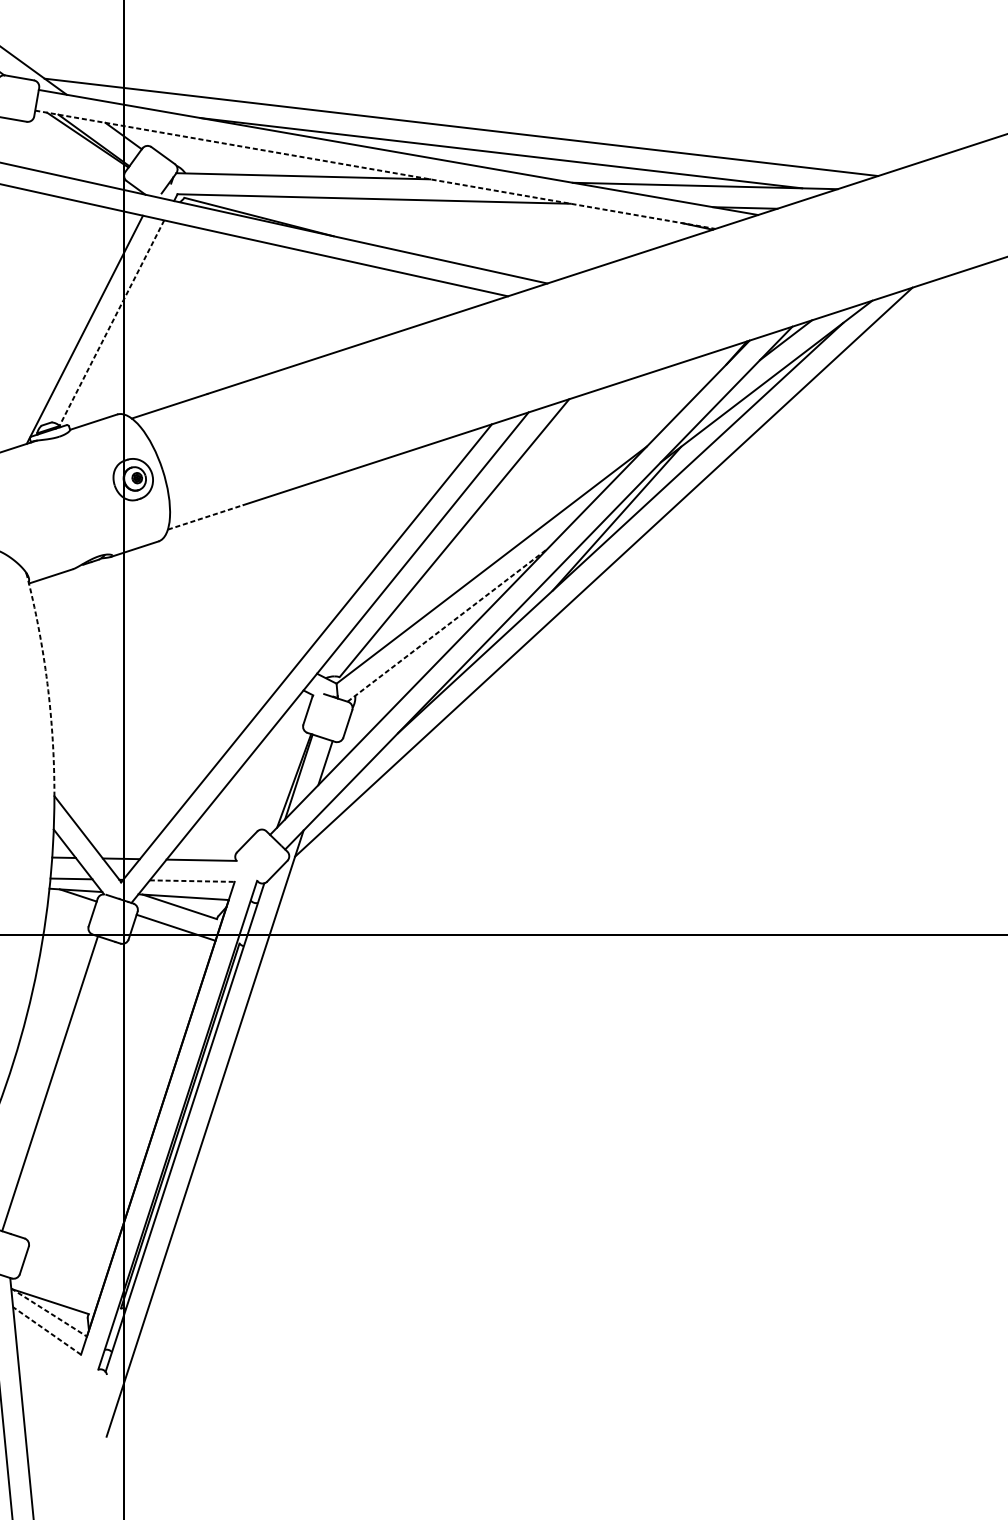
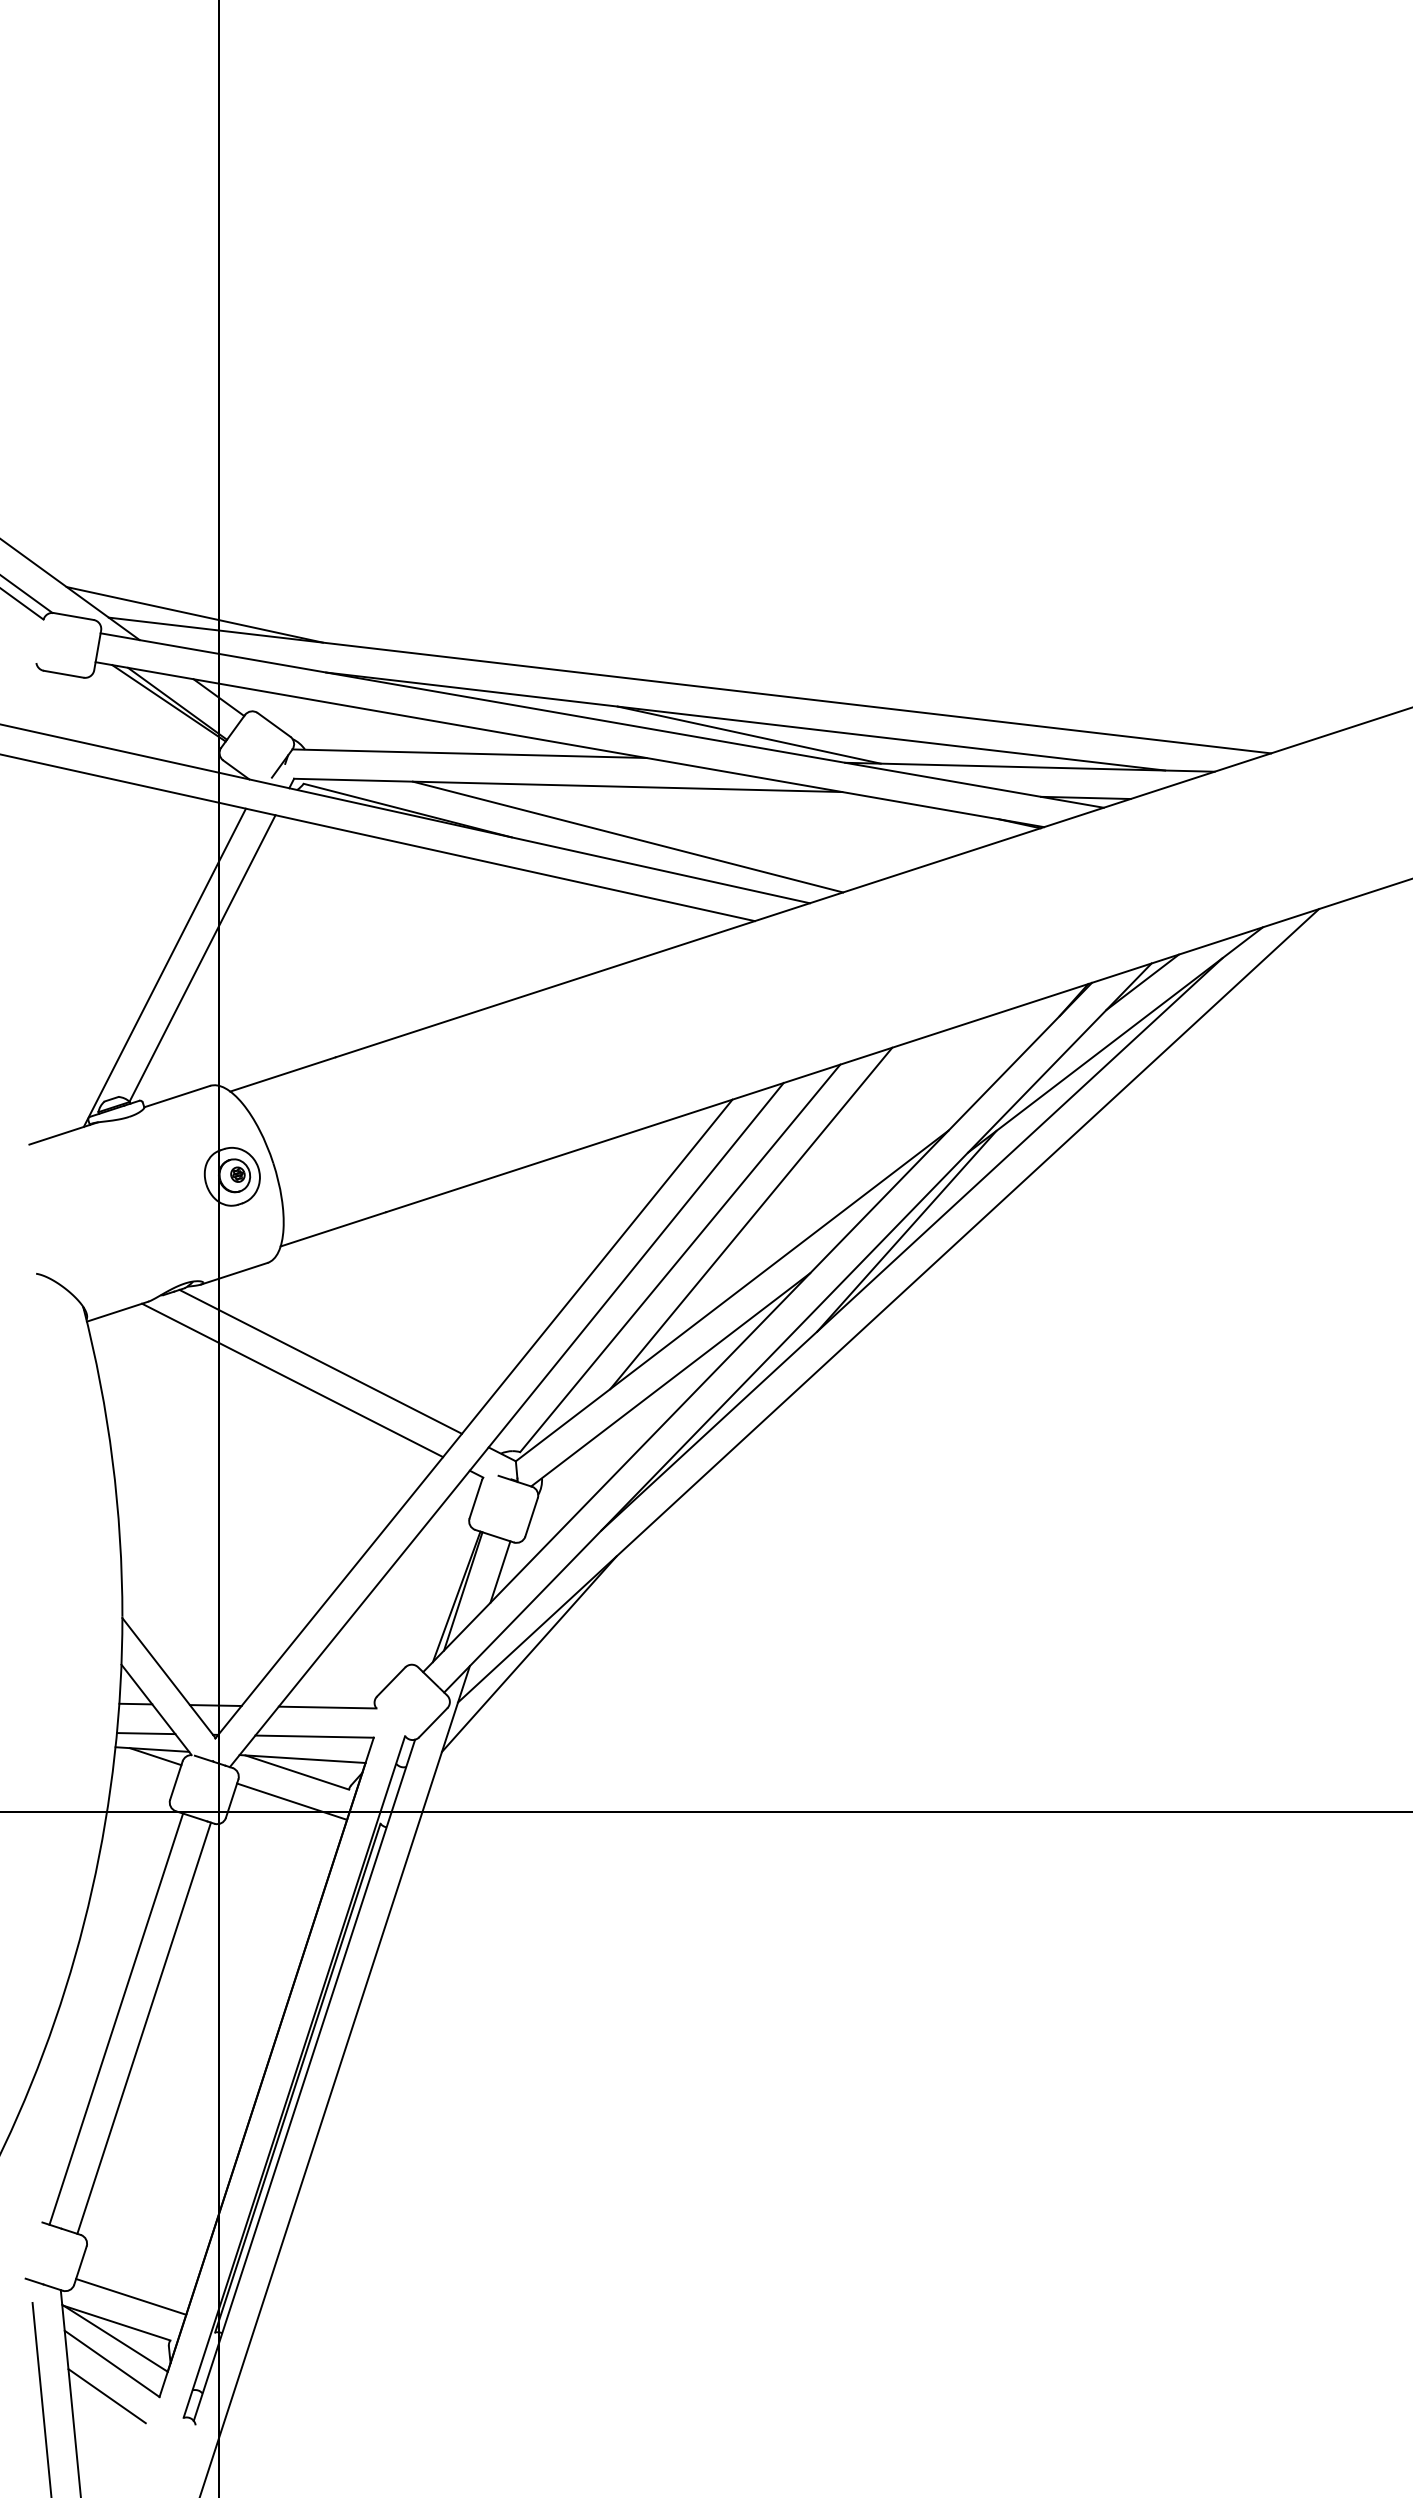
line: (106, 76) -> (194, 614), added
line: (503, 162) -> (748, 734), added
line: (375, 169) -> (570, 744), dashed -> solid
line: (416, 235) -> (627, 836), added
line: (111, 323) -> (202, 958), dashed -> solid
line: (505, 509) -> (751, 1218), added
line: (205, 517) -> (333, 1229), dashed -> solid
line: (196, 612) -> (320, 1361), added
line: (176, 625) -> (292, 1380), added
line: (447, 625) -> (670, 1379), dashed -> solid
arc: (47, 683) -> (112, 1460), dashed -> solid
line: (345, 821) -> (528, 1653), added
line: (192, 881) -> (315, 1736), dashed -> solid
line: (70, 1089) -> (144, 2027), added
line: (60, 1282) -> (131, 2296), added
line: (49, 1312) -> (115, 2338), dashed -> solid
line: (47, 1330) -> (112, 2363), dashed -> solid
line: (43, 1354) -> (106, 2396), added

